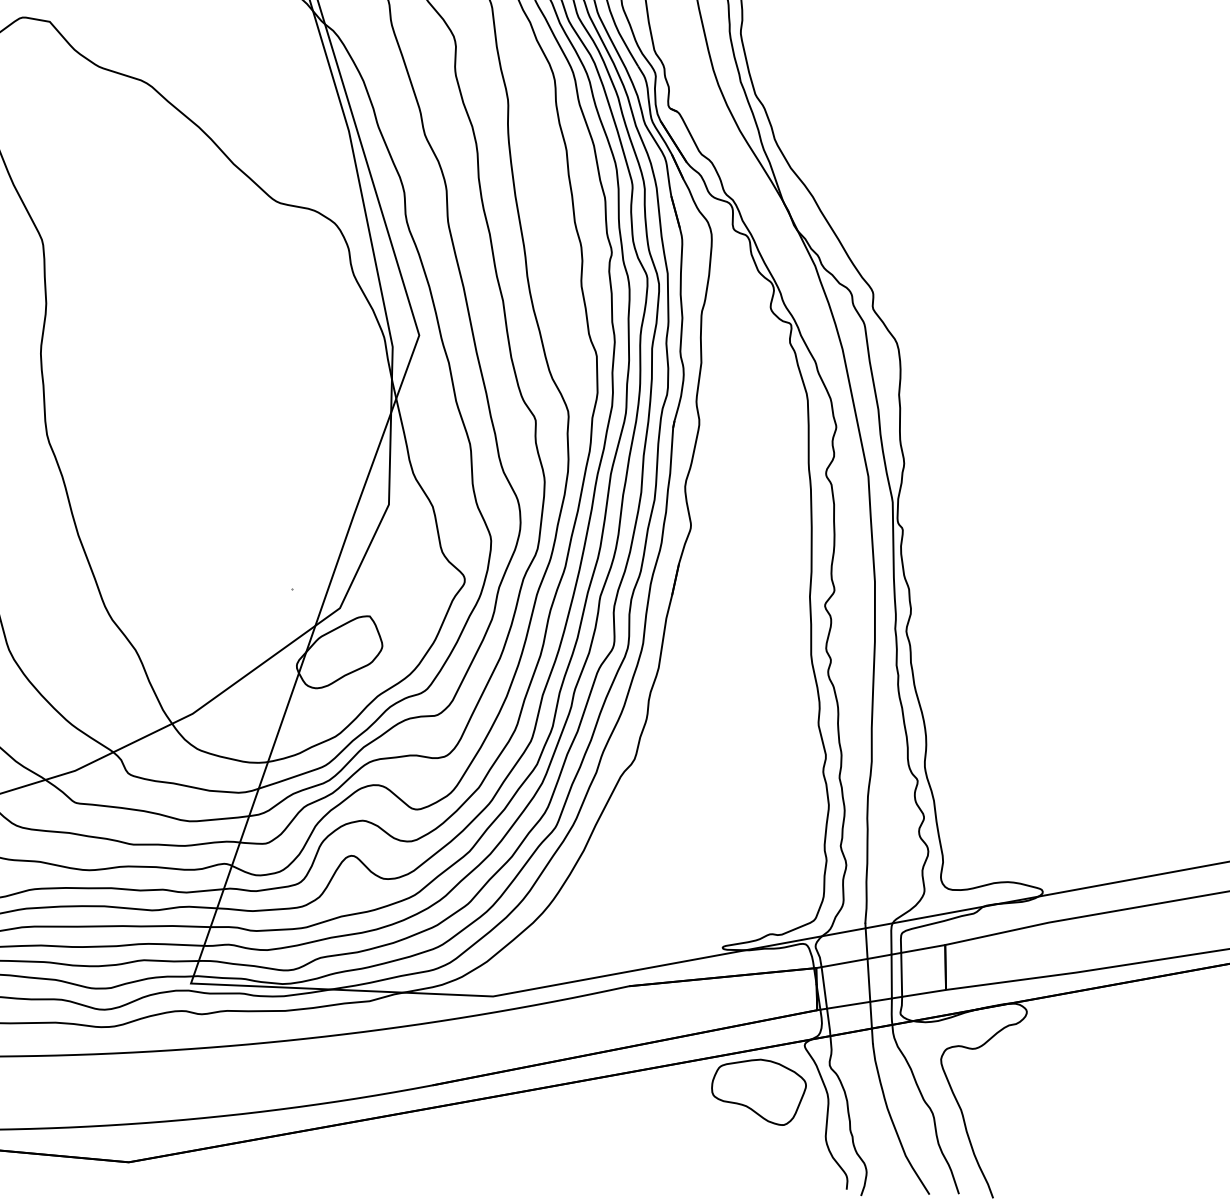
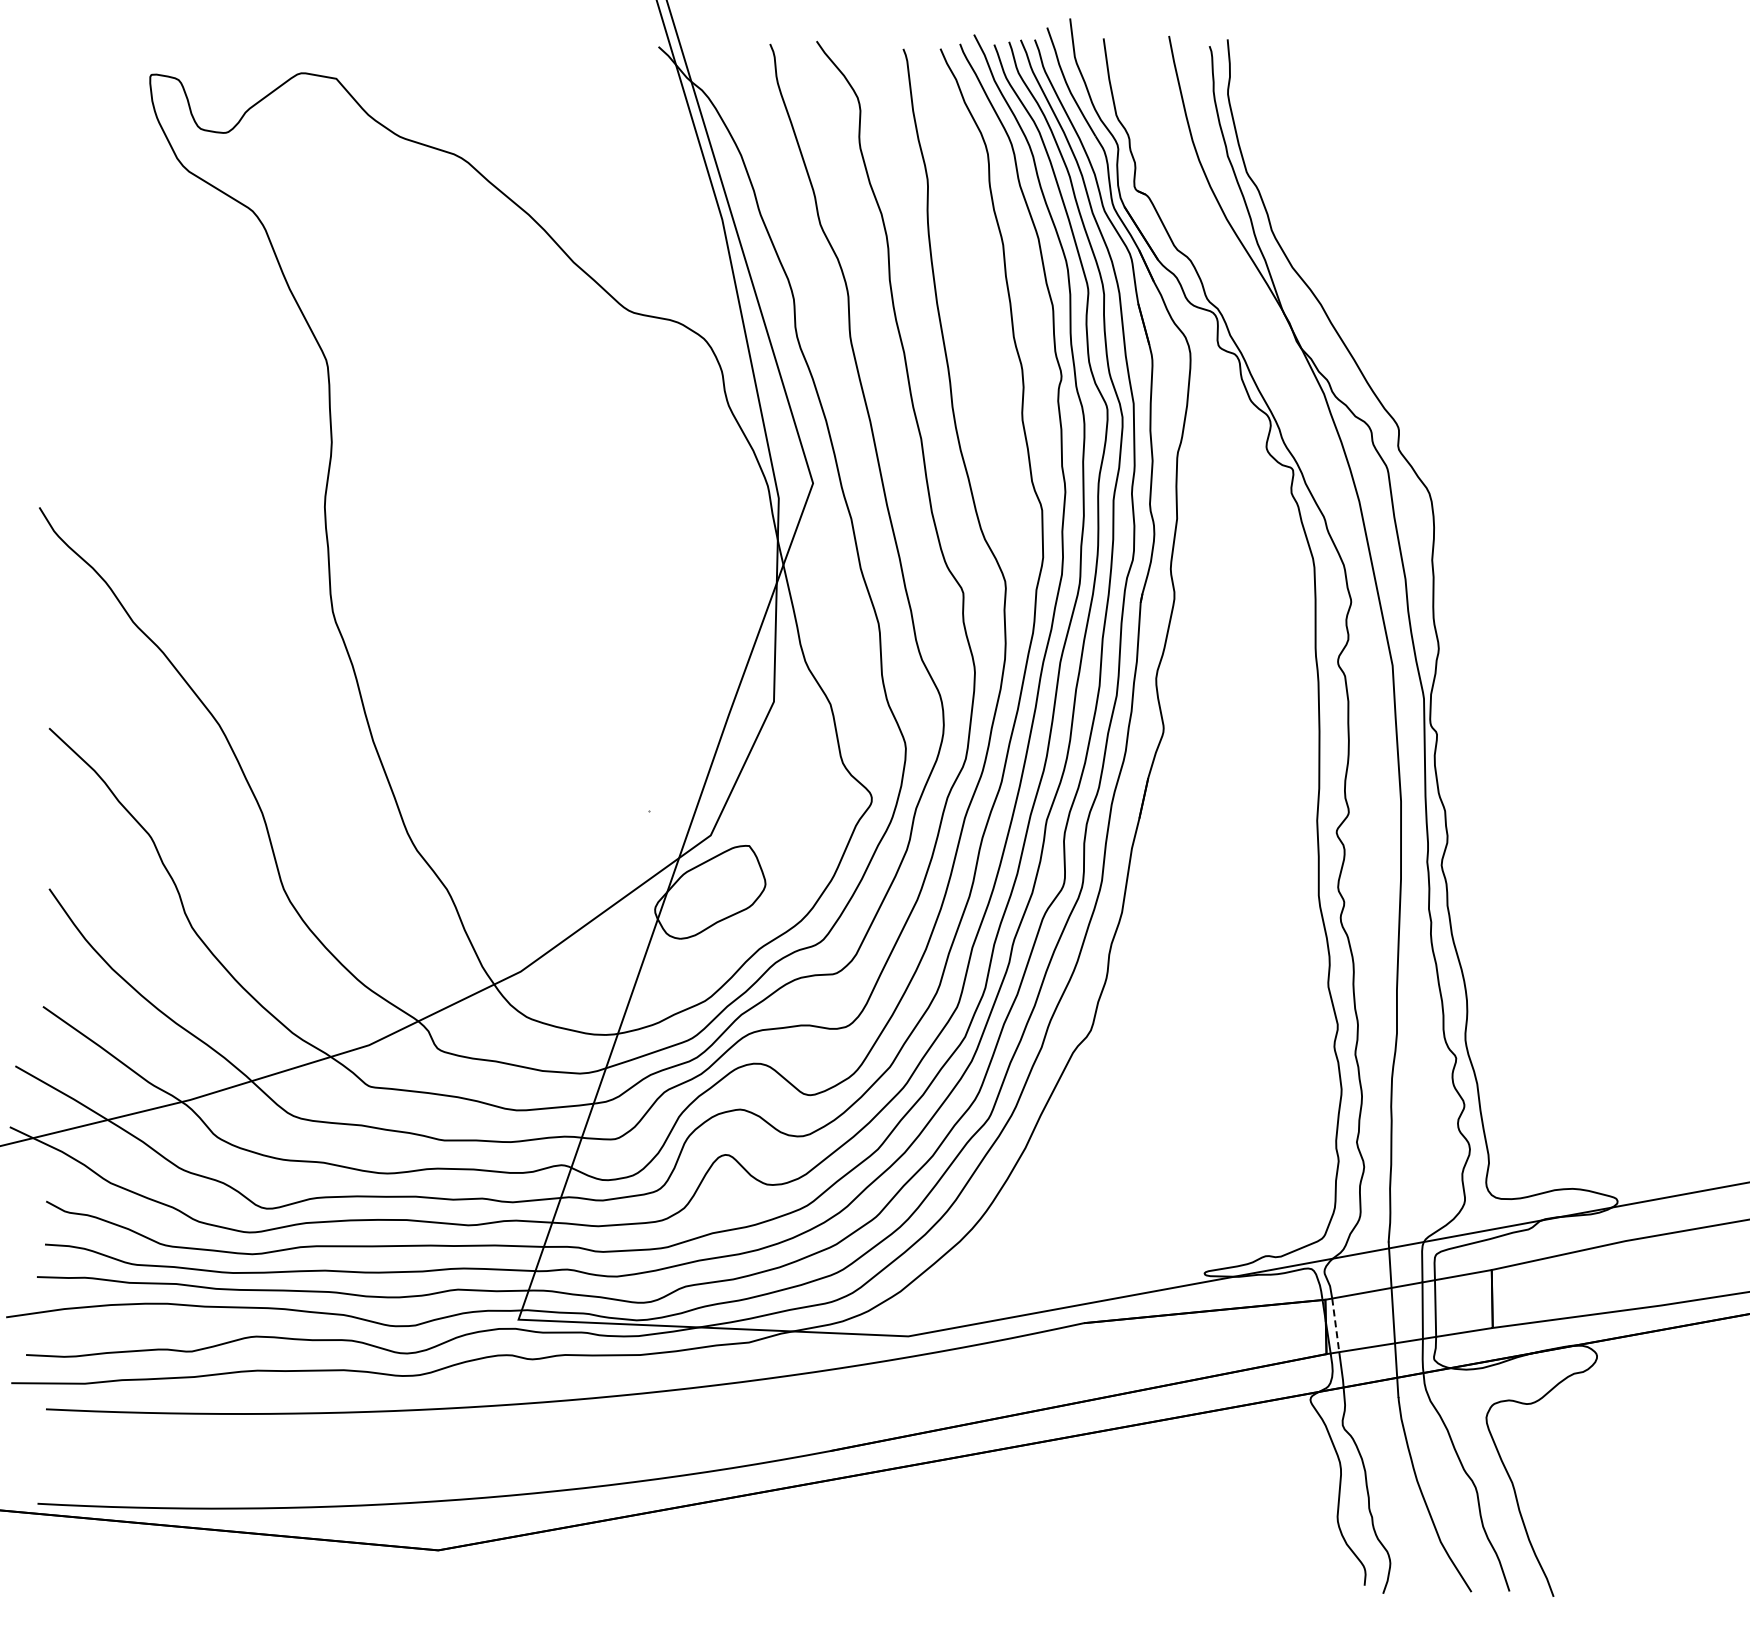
line: (824, 988) -> (1335, 1325), solid -> dashed
part: (759, 1092) -> (1251, 1460), removed

